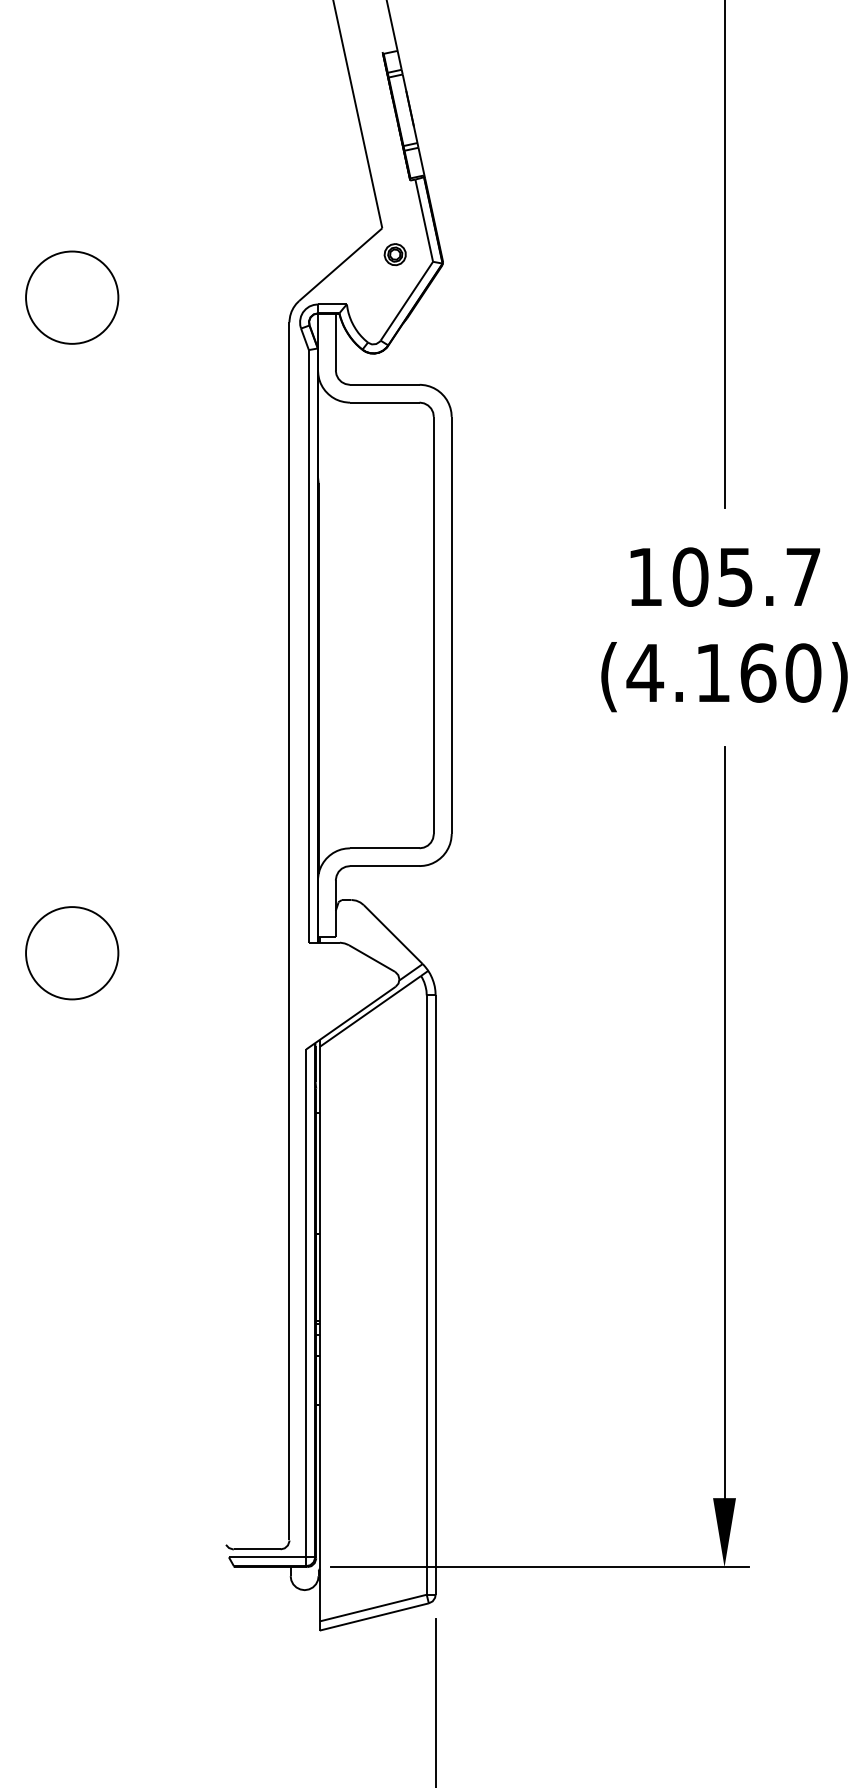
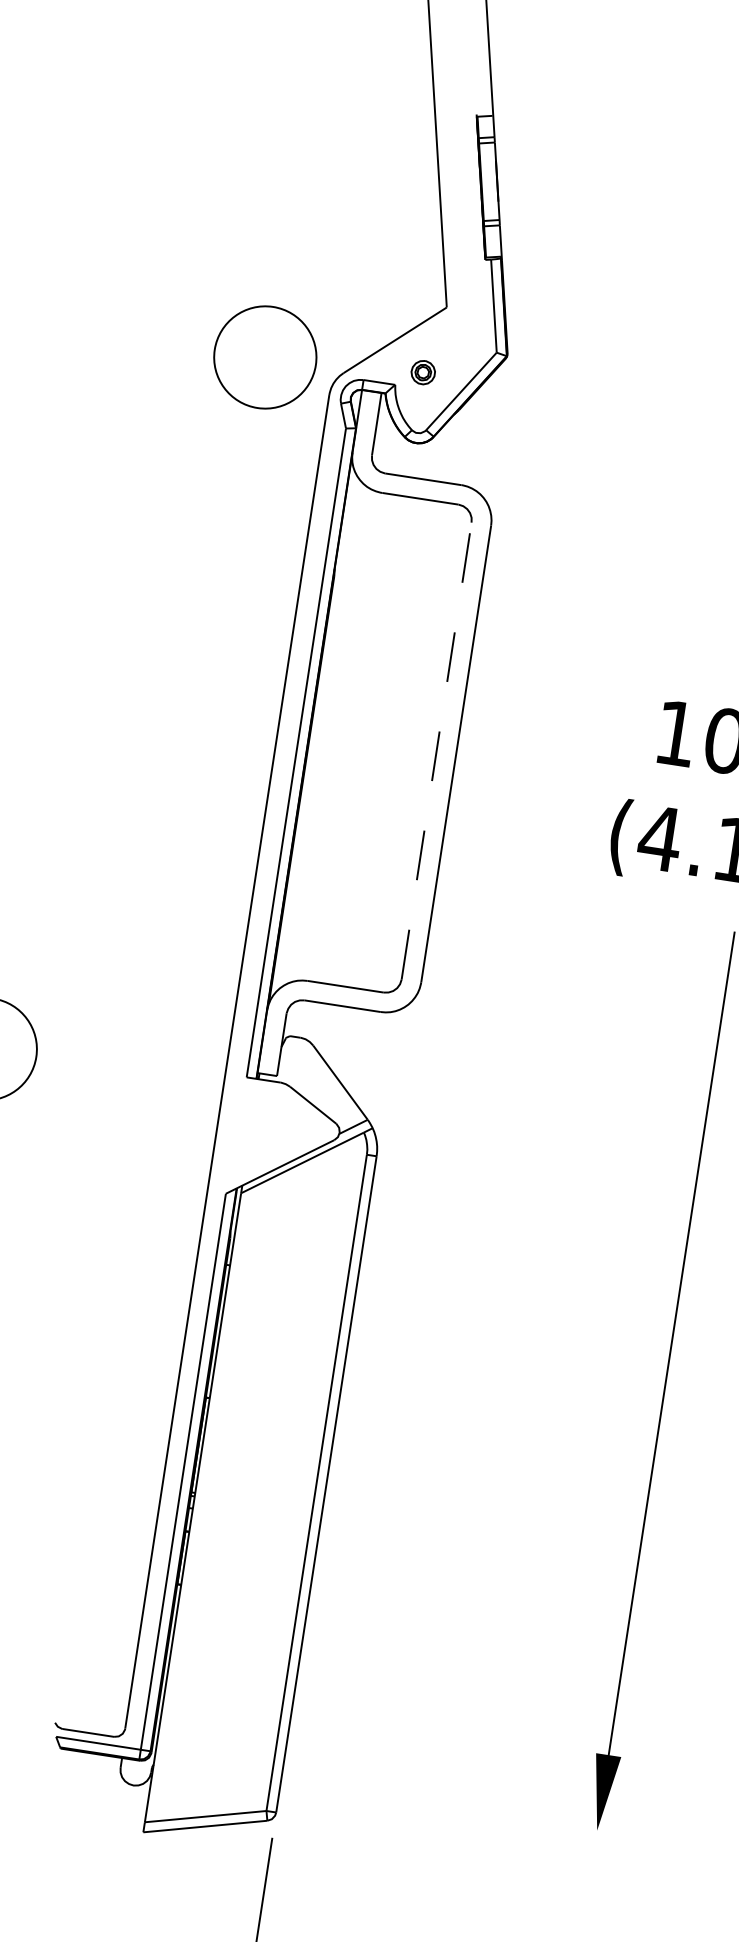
part: (394, 254) -> (422, 372), moved
circle: (72, 297) -> (265, 357), moved
line: (433, 625) -> (436, 750), solid -> dashed
line: (539, 1567) -> (394, 1800), removed

